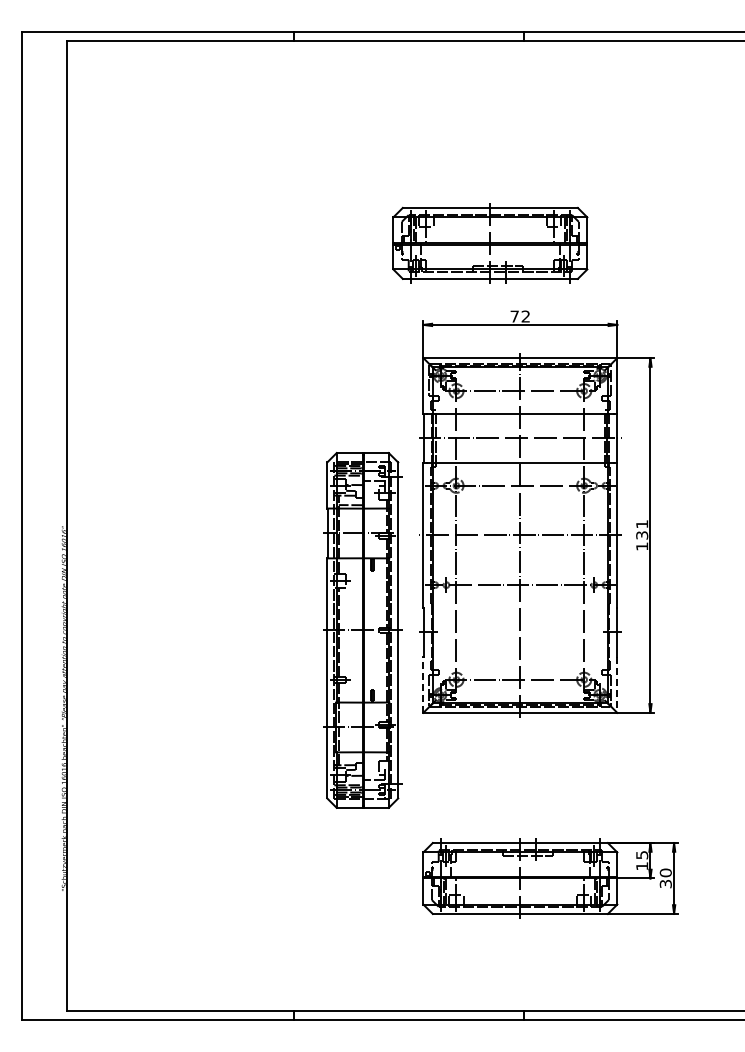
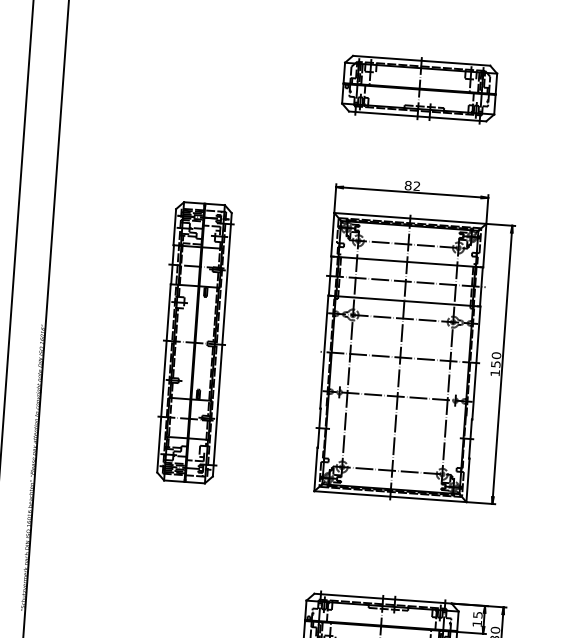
part: (490, 243) -> (419, 88), moved
text: (514, 316) -> (408, 185), 72 -> 82
text: (642, 529) -> (496, 359), 131 -> 150
part: (362, 630) -> (194, 342), moved
line: (423, 685) -> (316, 469), dashed -> solid
line: (617, 685) -> (468, 480), dashed -> solid

